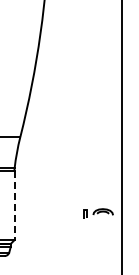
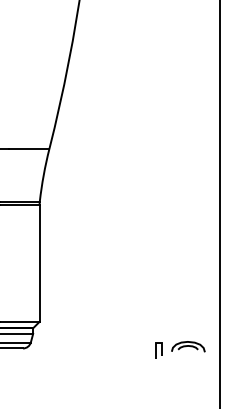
line: (14, 205) -> (39, 263), dashed -> solid
part: (98, 213) -> (180, 349), moved

